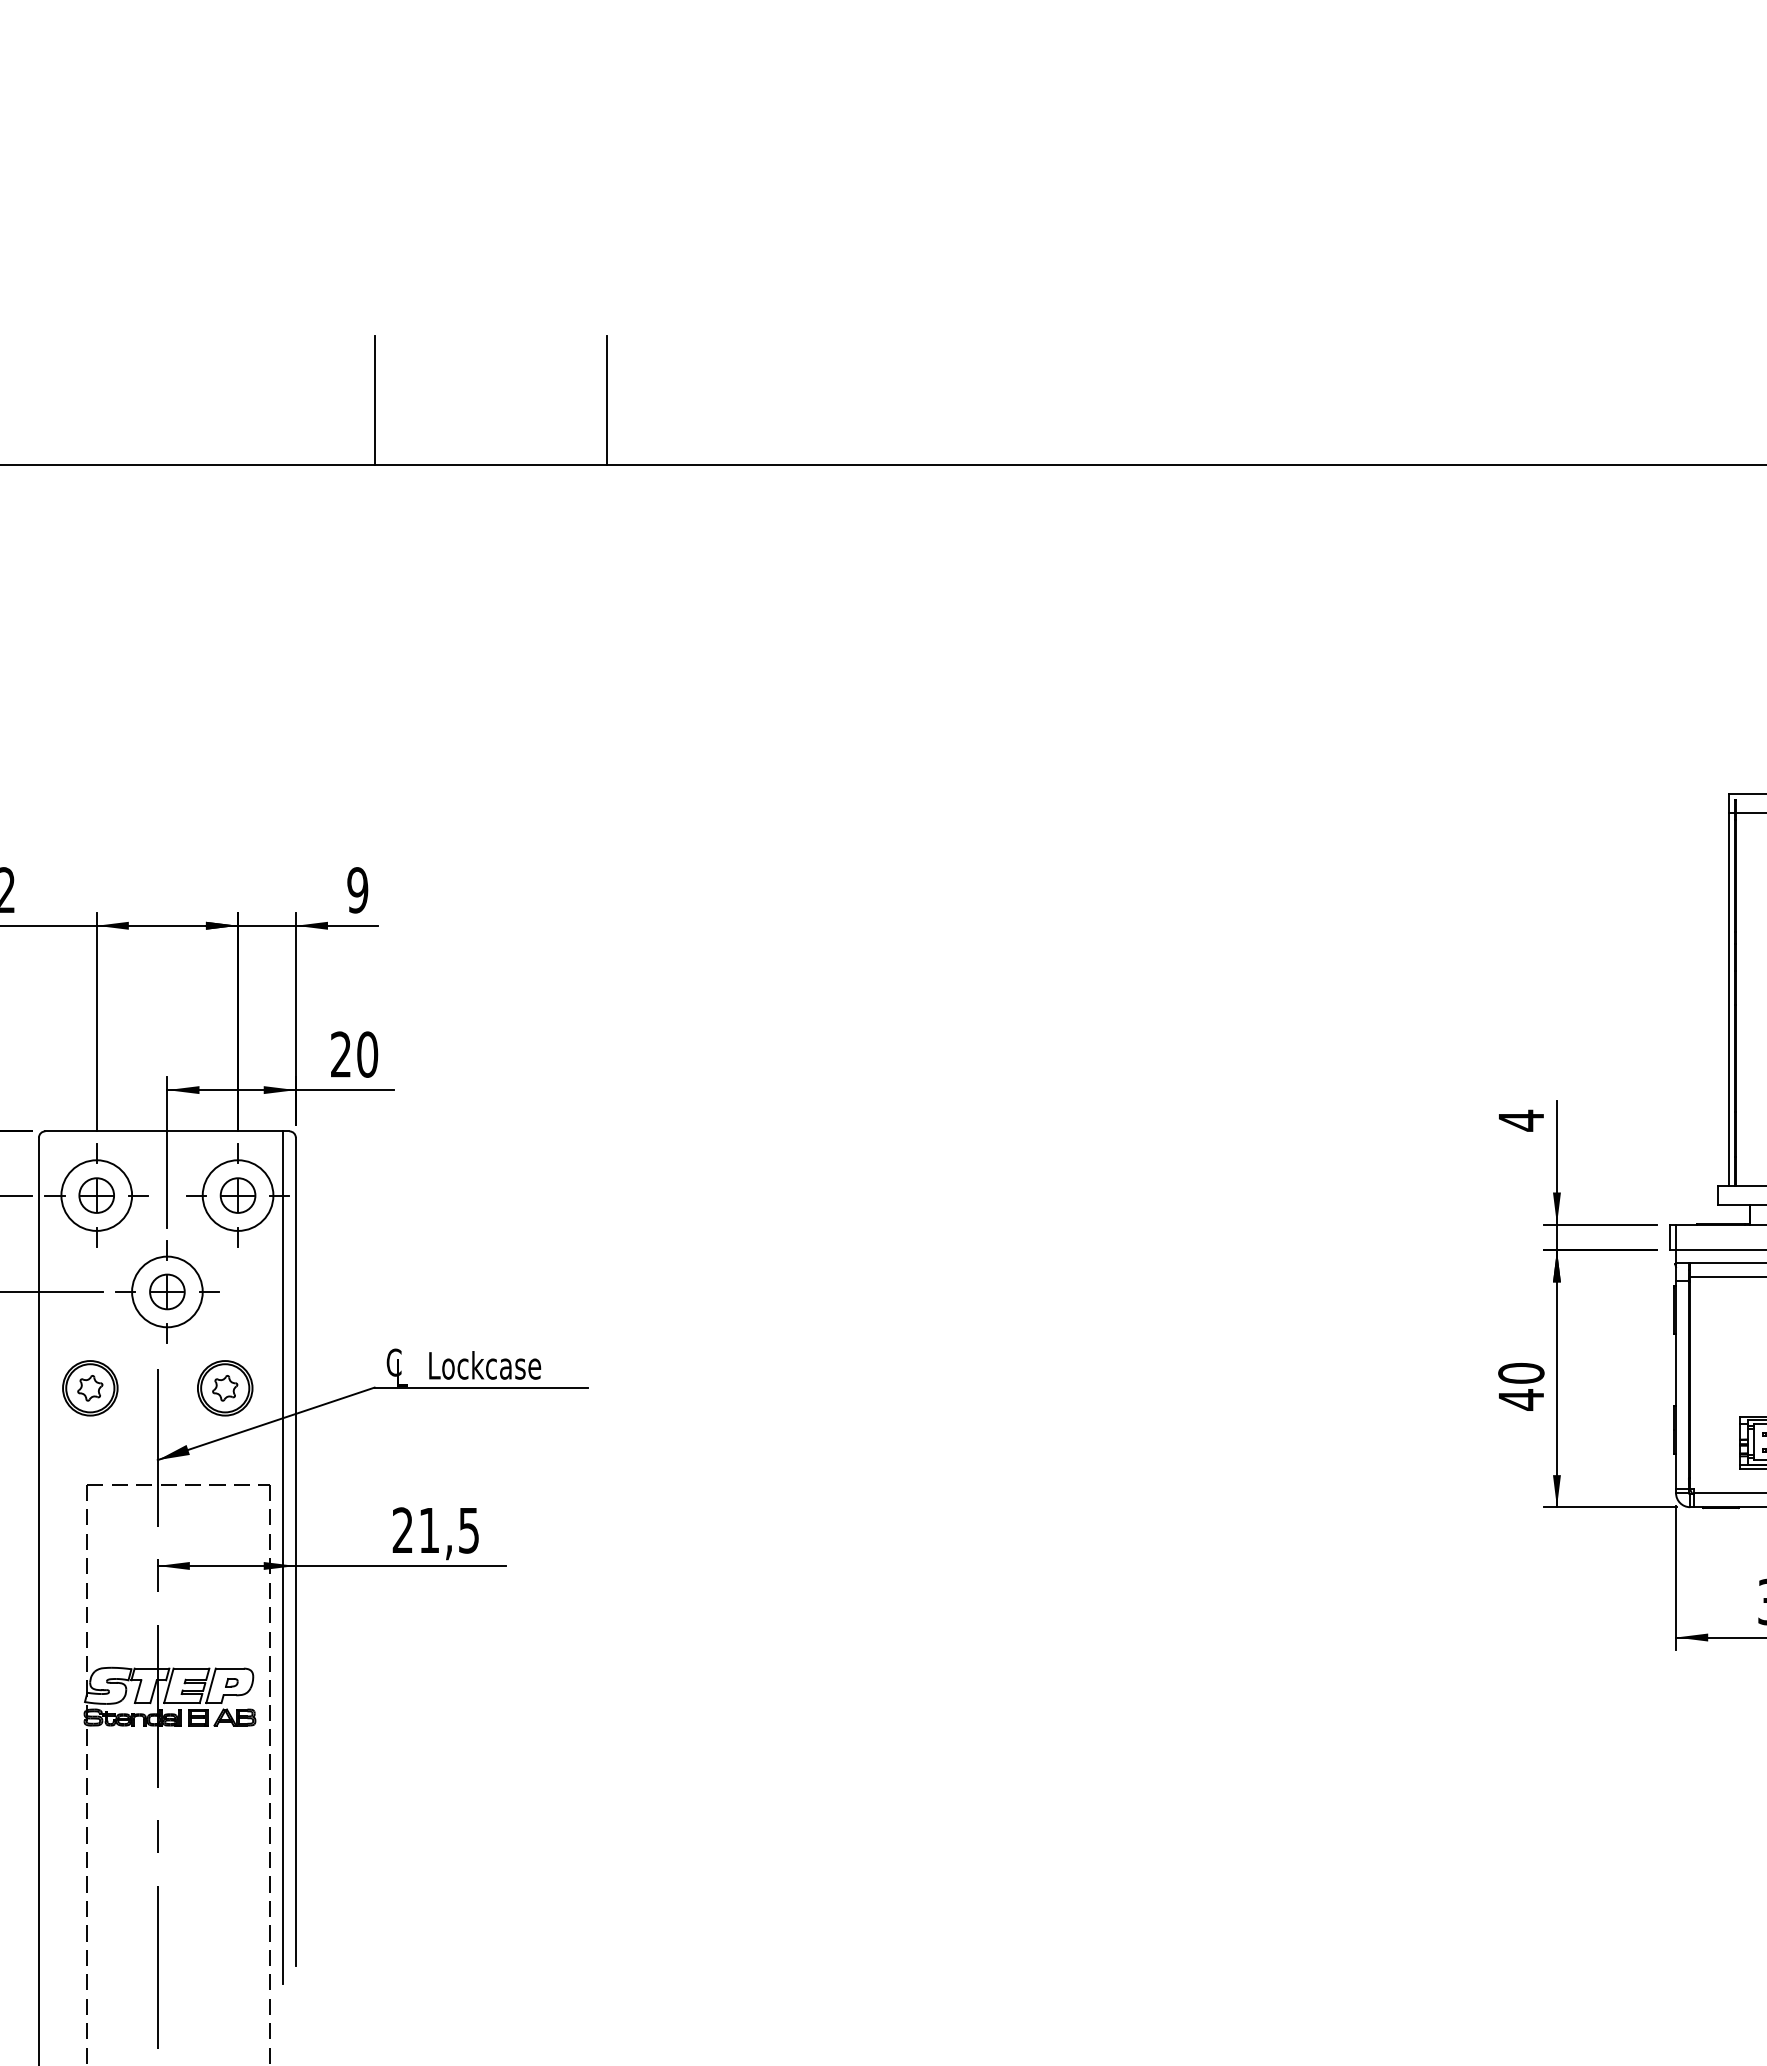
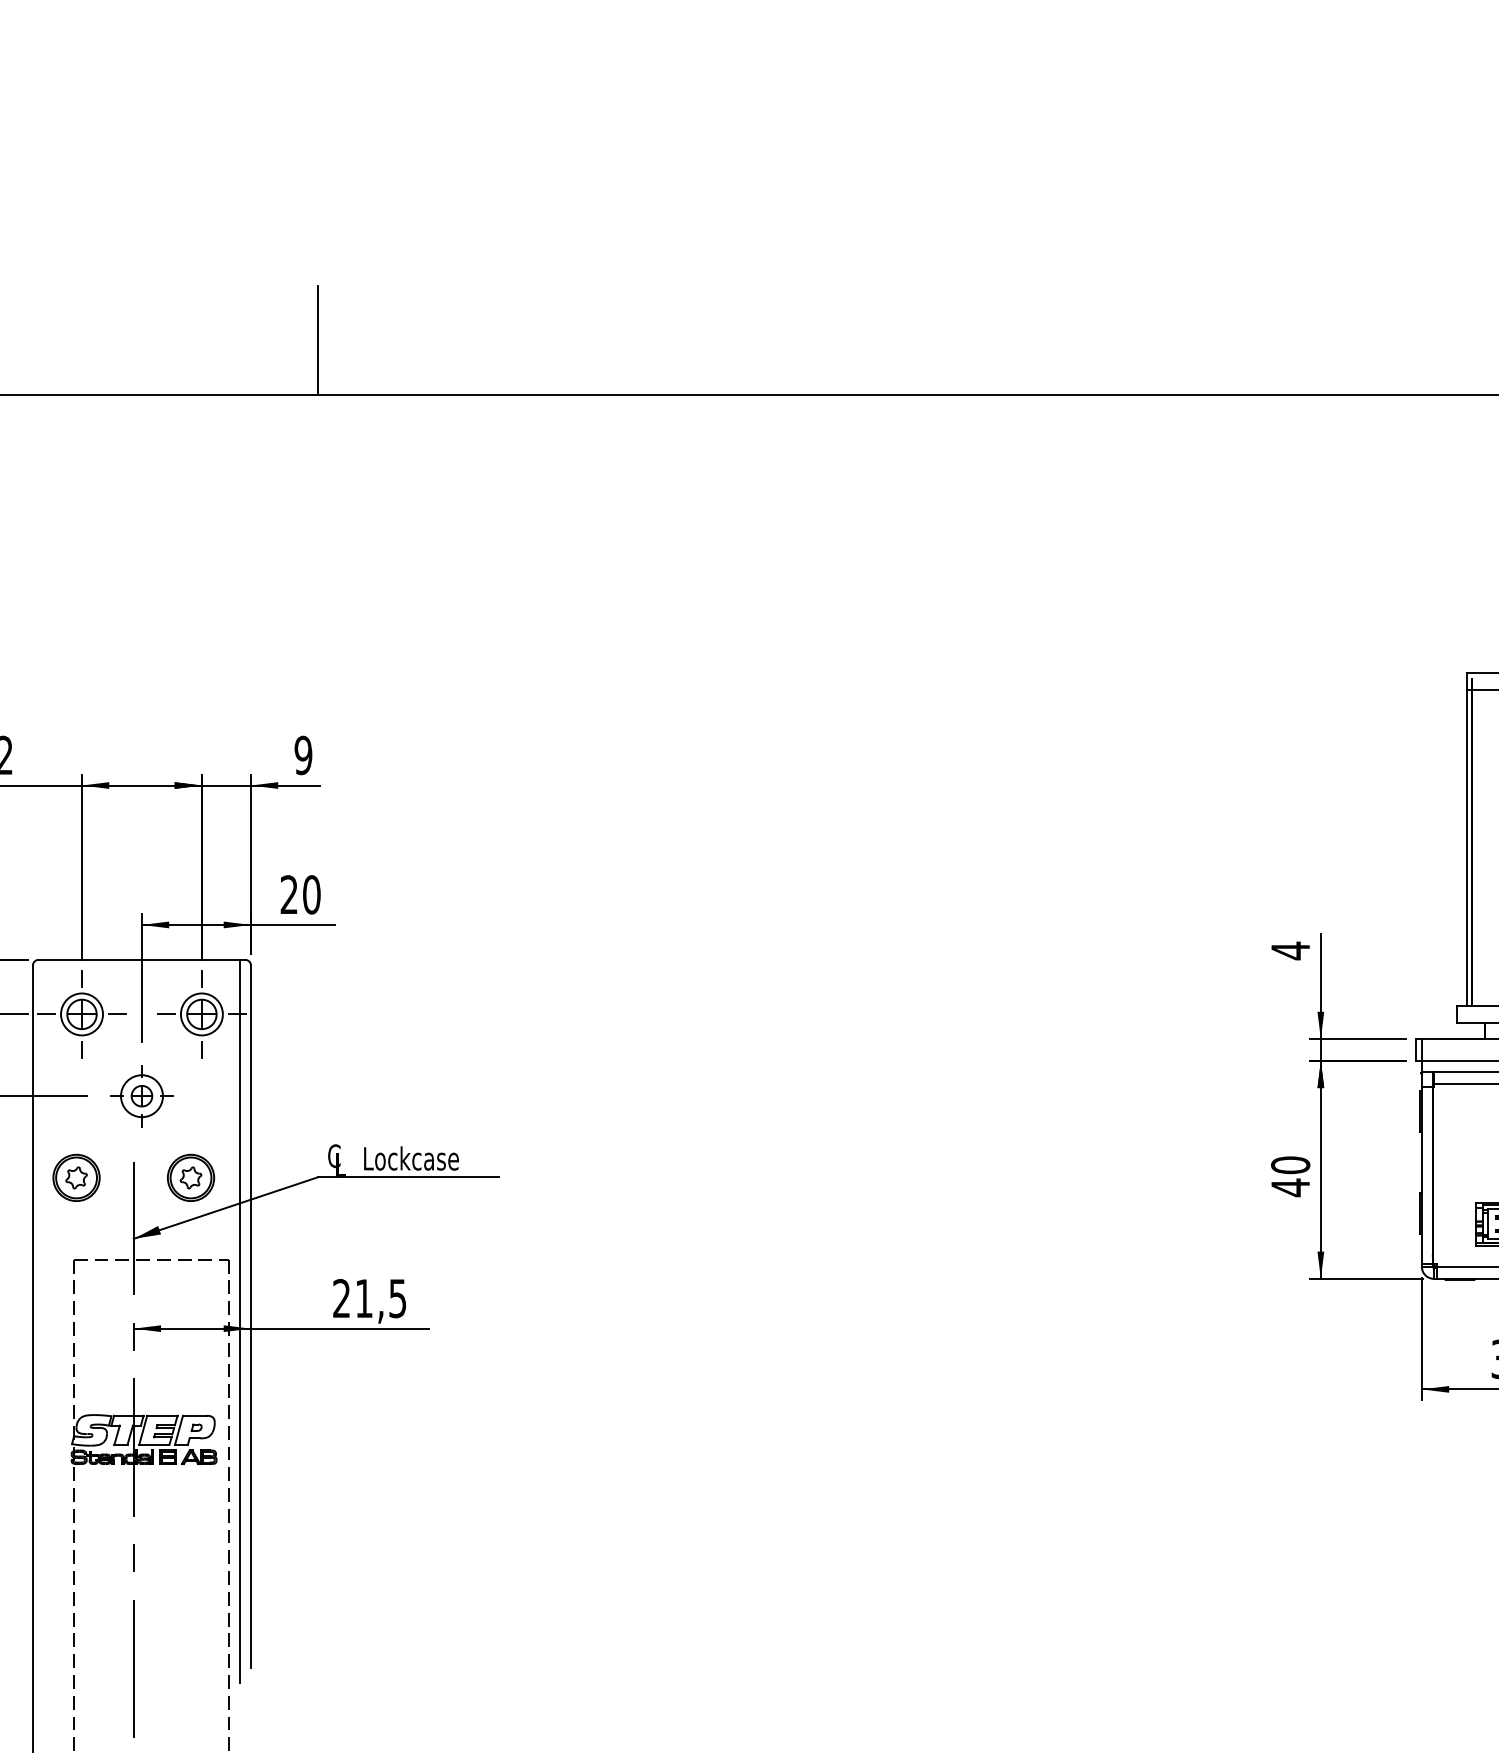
line: (606, 400) -> (514, 339), removed
circle: (96, 1195) -> (81, 1014), size x0.7
circle: (237, 1195) -> (201, 1014), size x0.7
part: (167, 1291) -> (142, 1095), size x0.7

